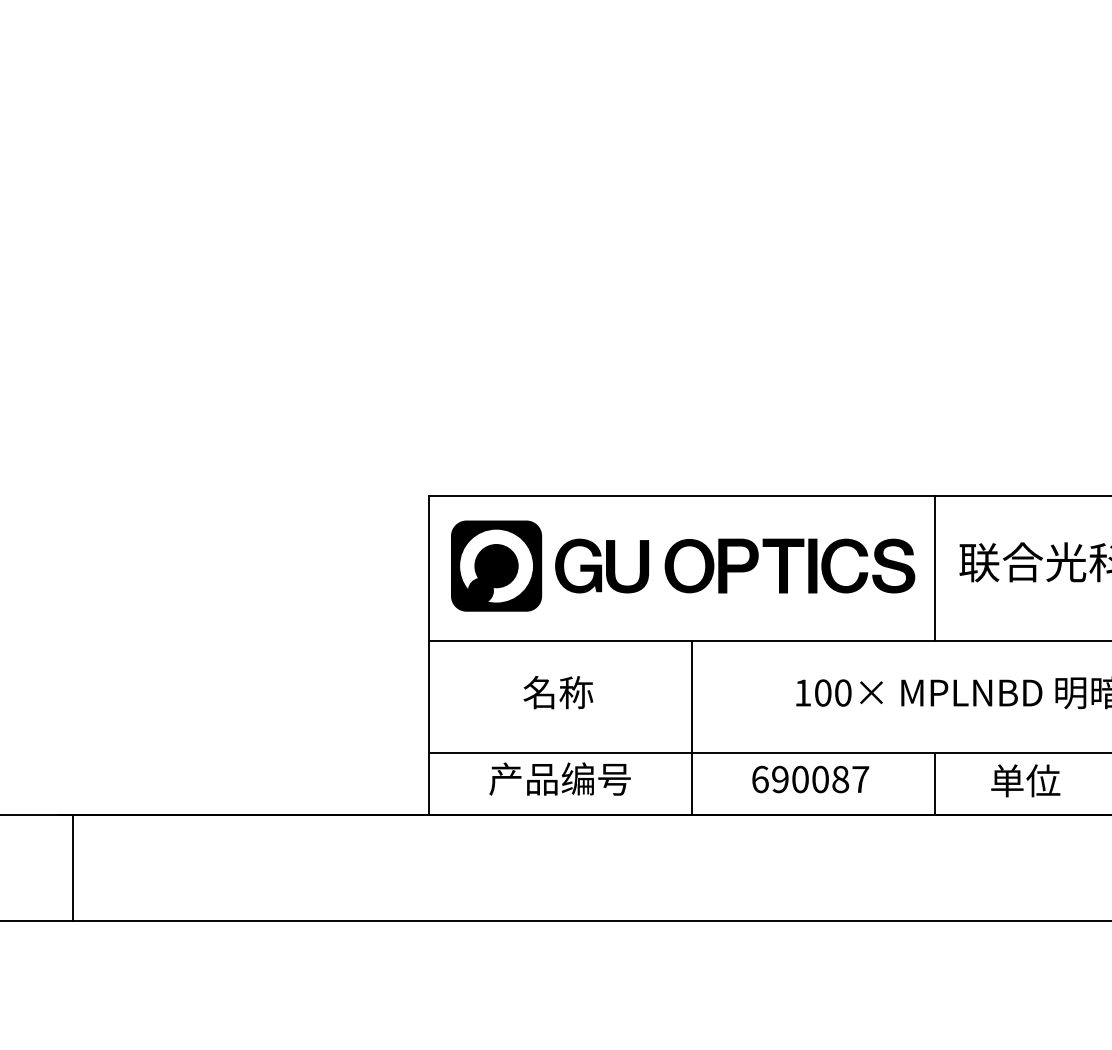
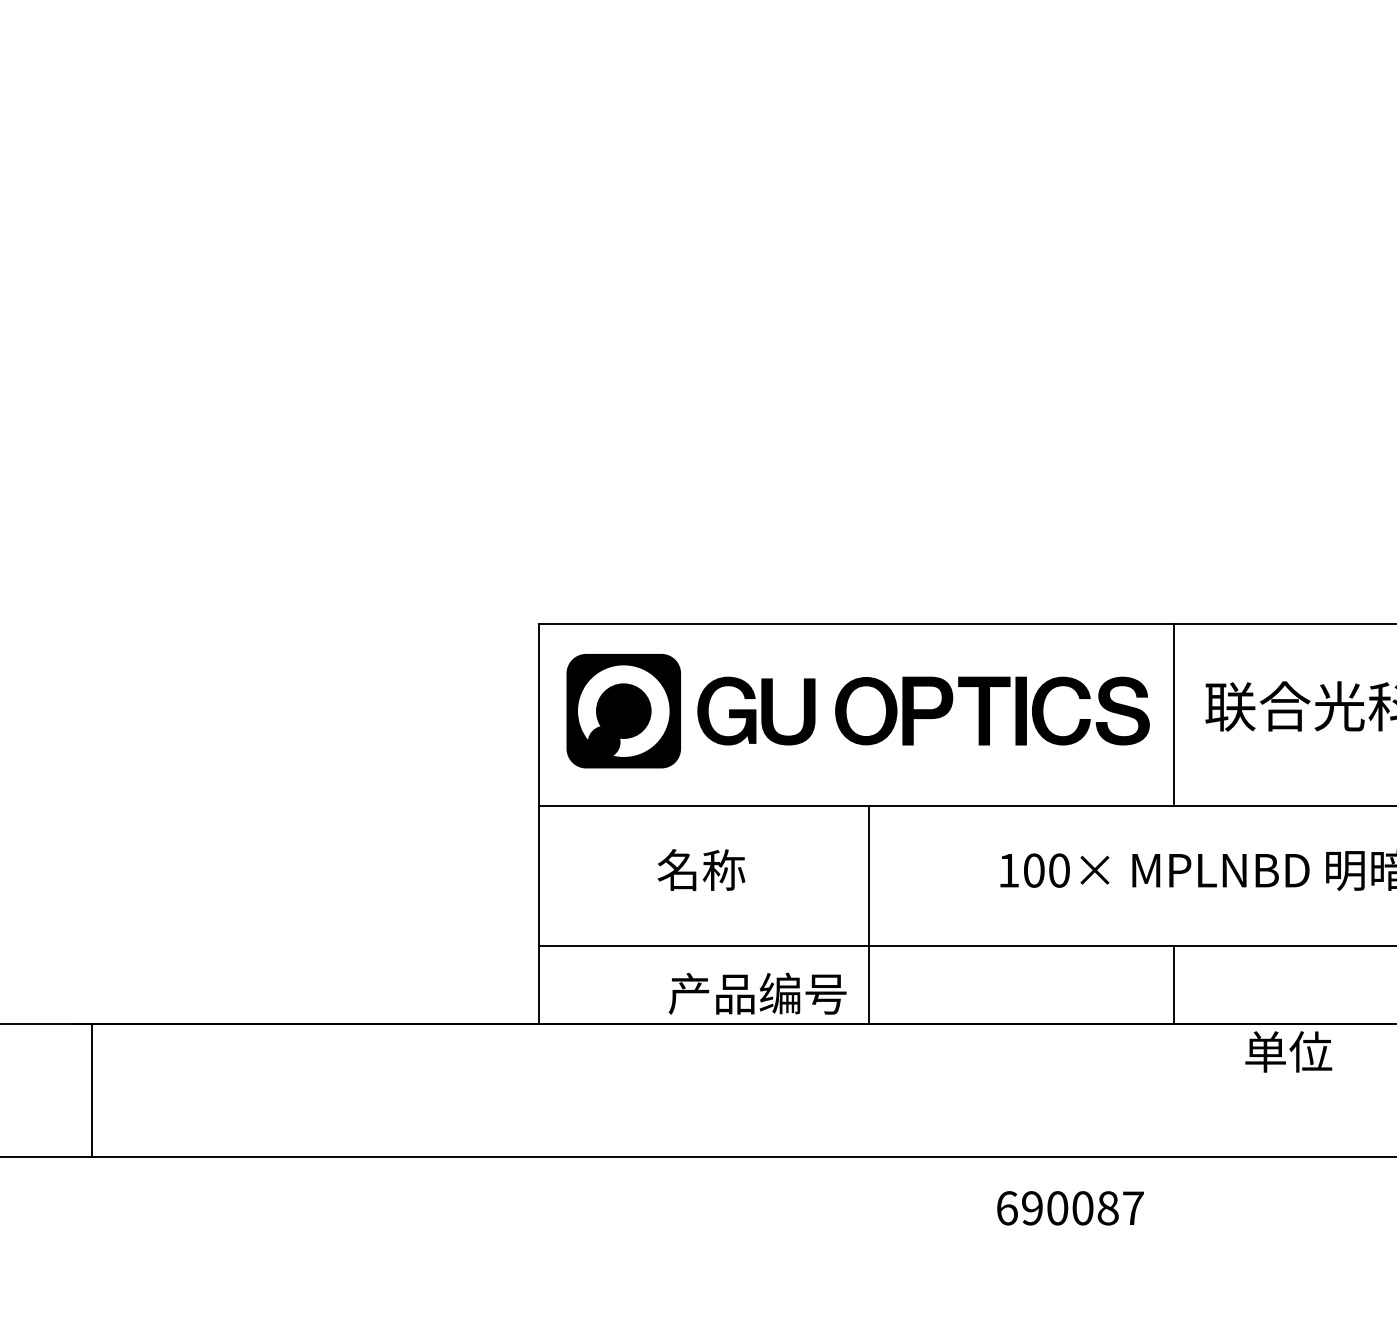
text: (559, 778) -> (757, 993), moved
text: (810, 779) -> (1070, 1208), moved
text: (1025, 780) -> (1288, 1051), moved

